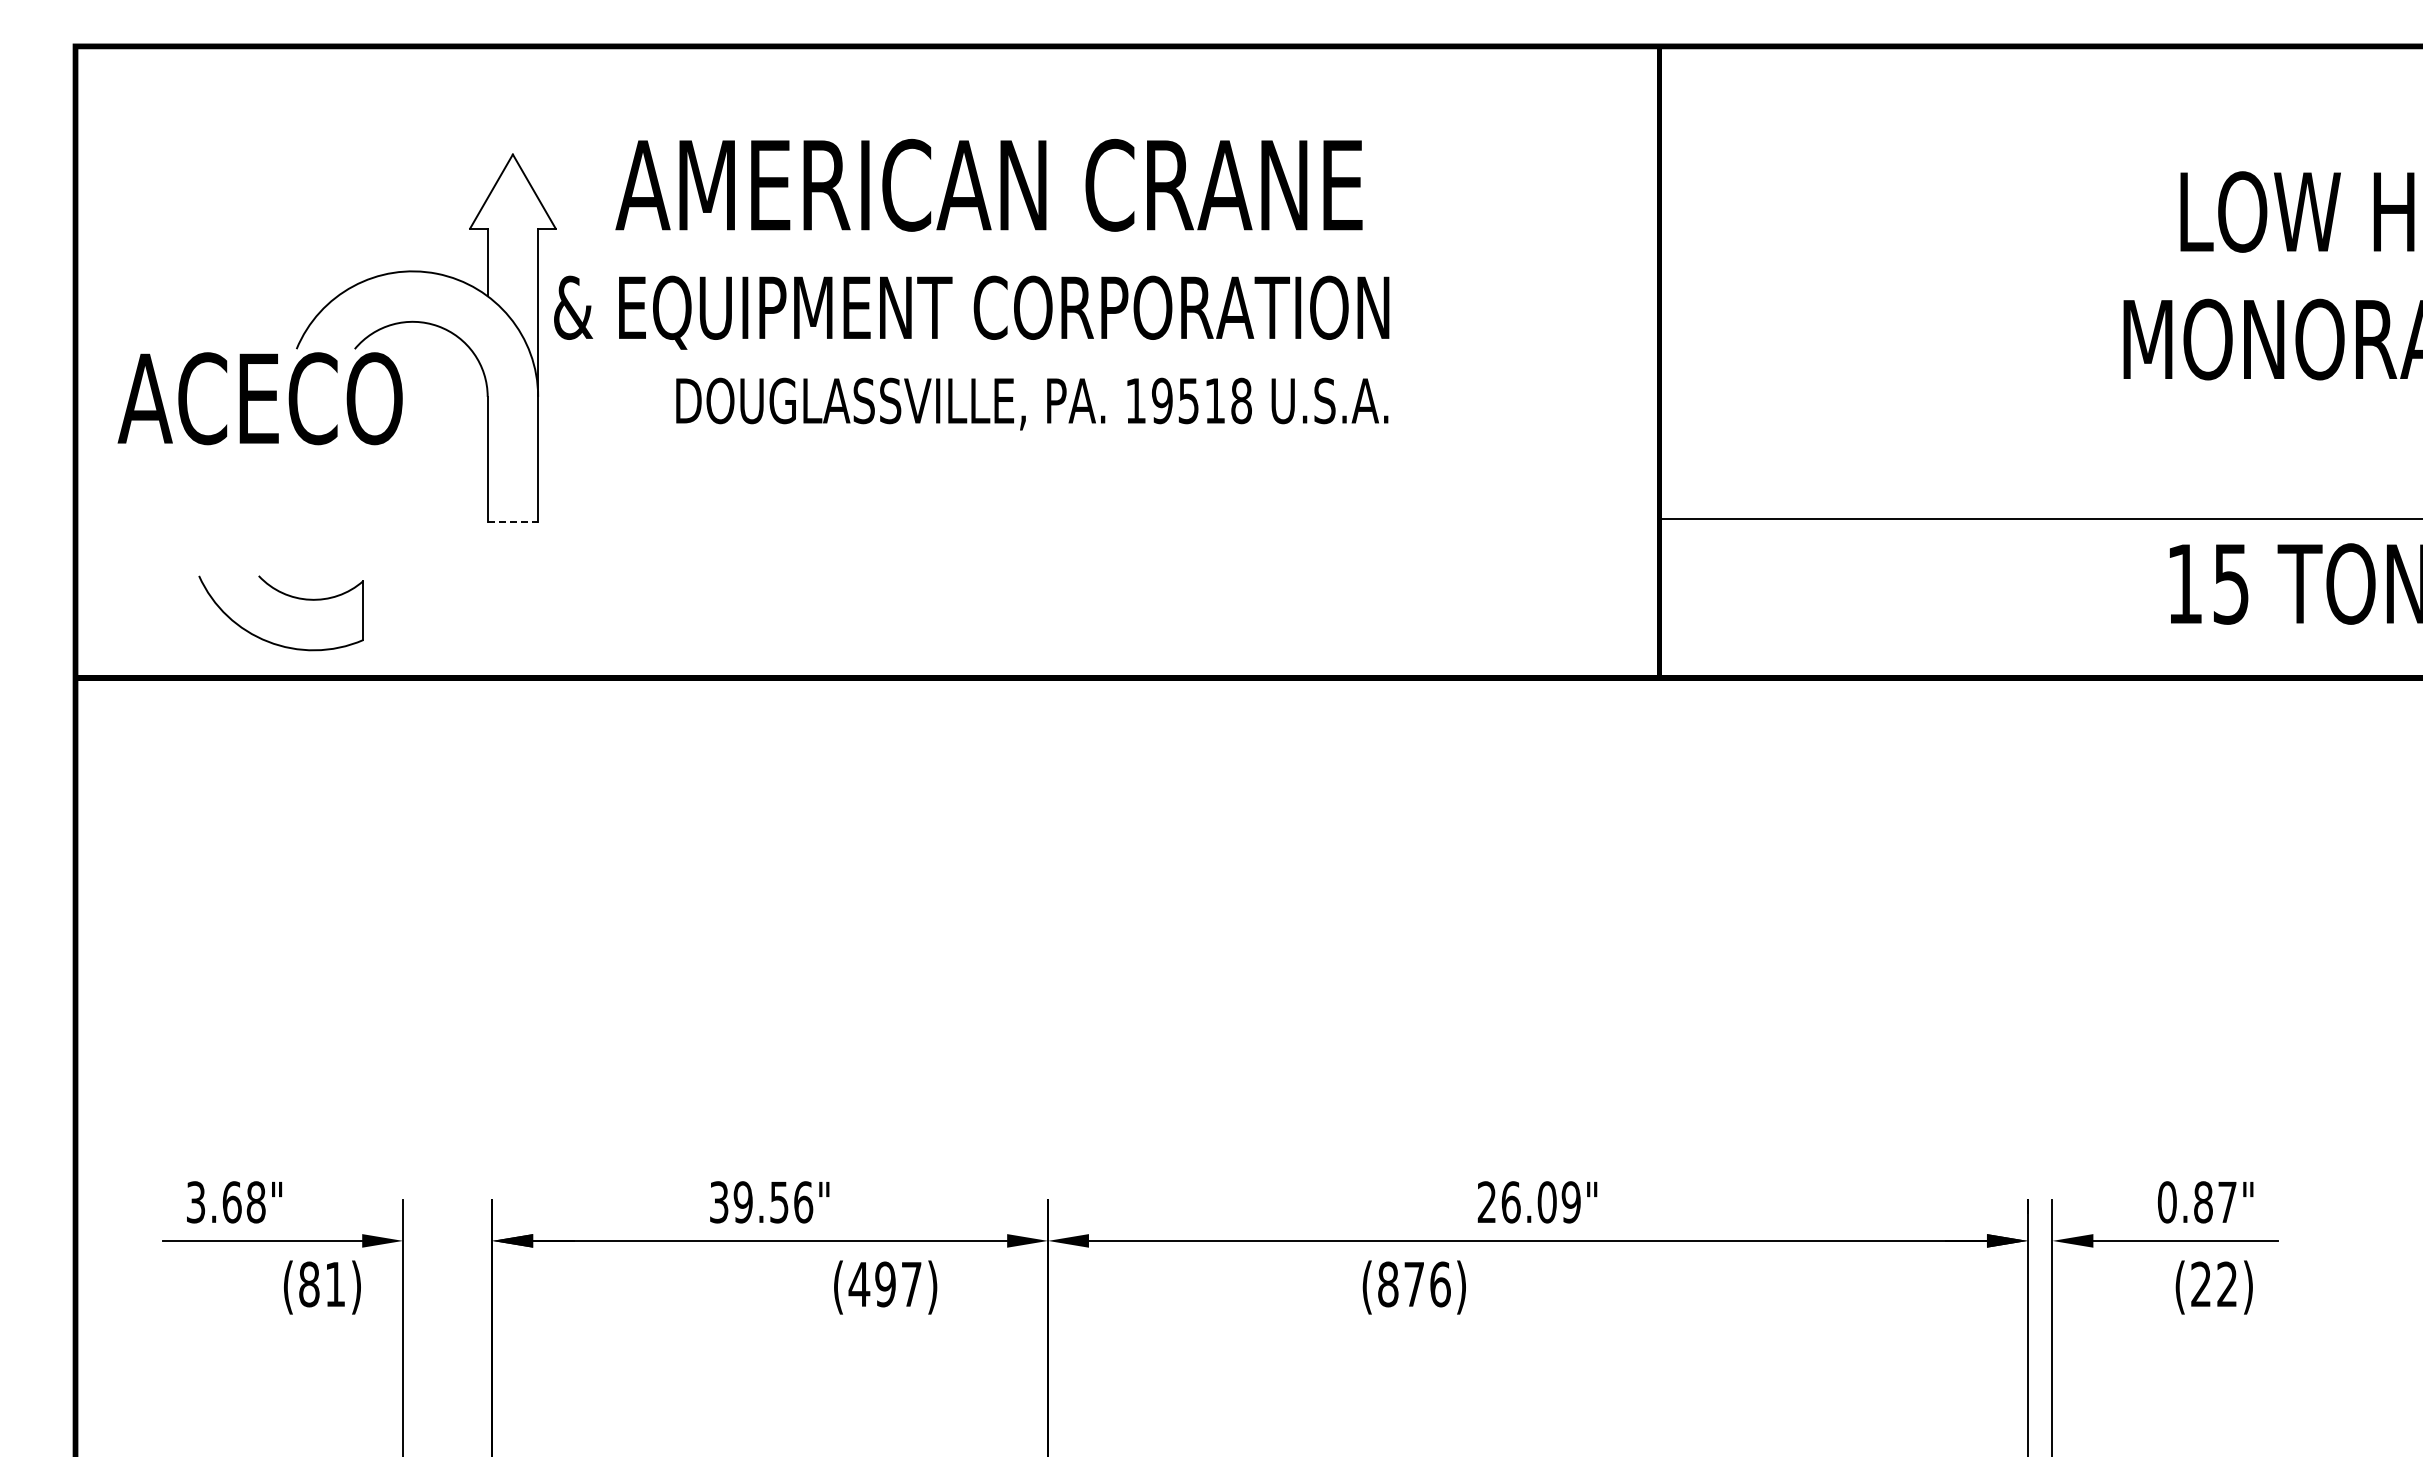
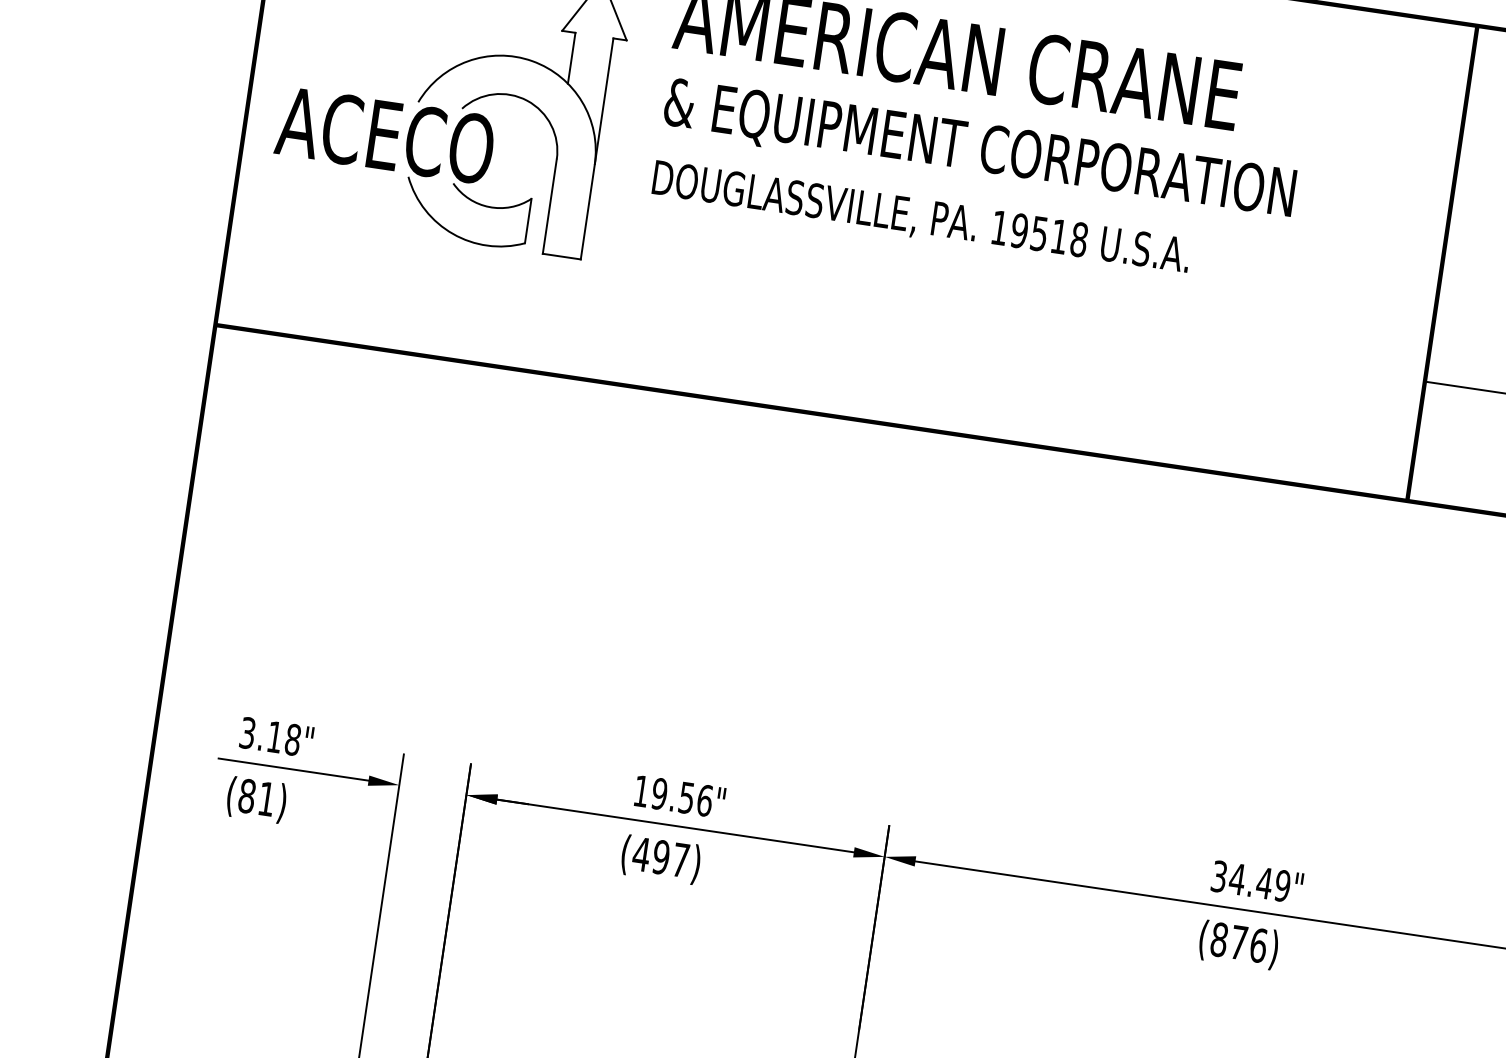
text: (971, 312) -> (979, 150), moved
text: (1032, 403) -> (921, 218), moved
line: (513, 522) -> (562, 256), dashed -> solid
part: (285, 595) -> (471, 201), moved
text: (231, 1202) -> (274, 737), 3.68" -> 3.18"
text: (719, 1202) -> (641, 791), 39.56" -> 19.56"
text: (1517, 1202) -> (1242, 880), 26.09" -> 34.49"
text: (322, 1287) -> (256, 799), moved
text: (885, 1287) -> (660, 859), moved
text: (1413, 1287) -> (1238, 944), moved

